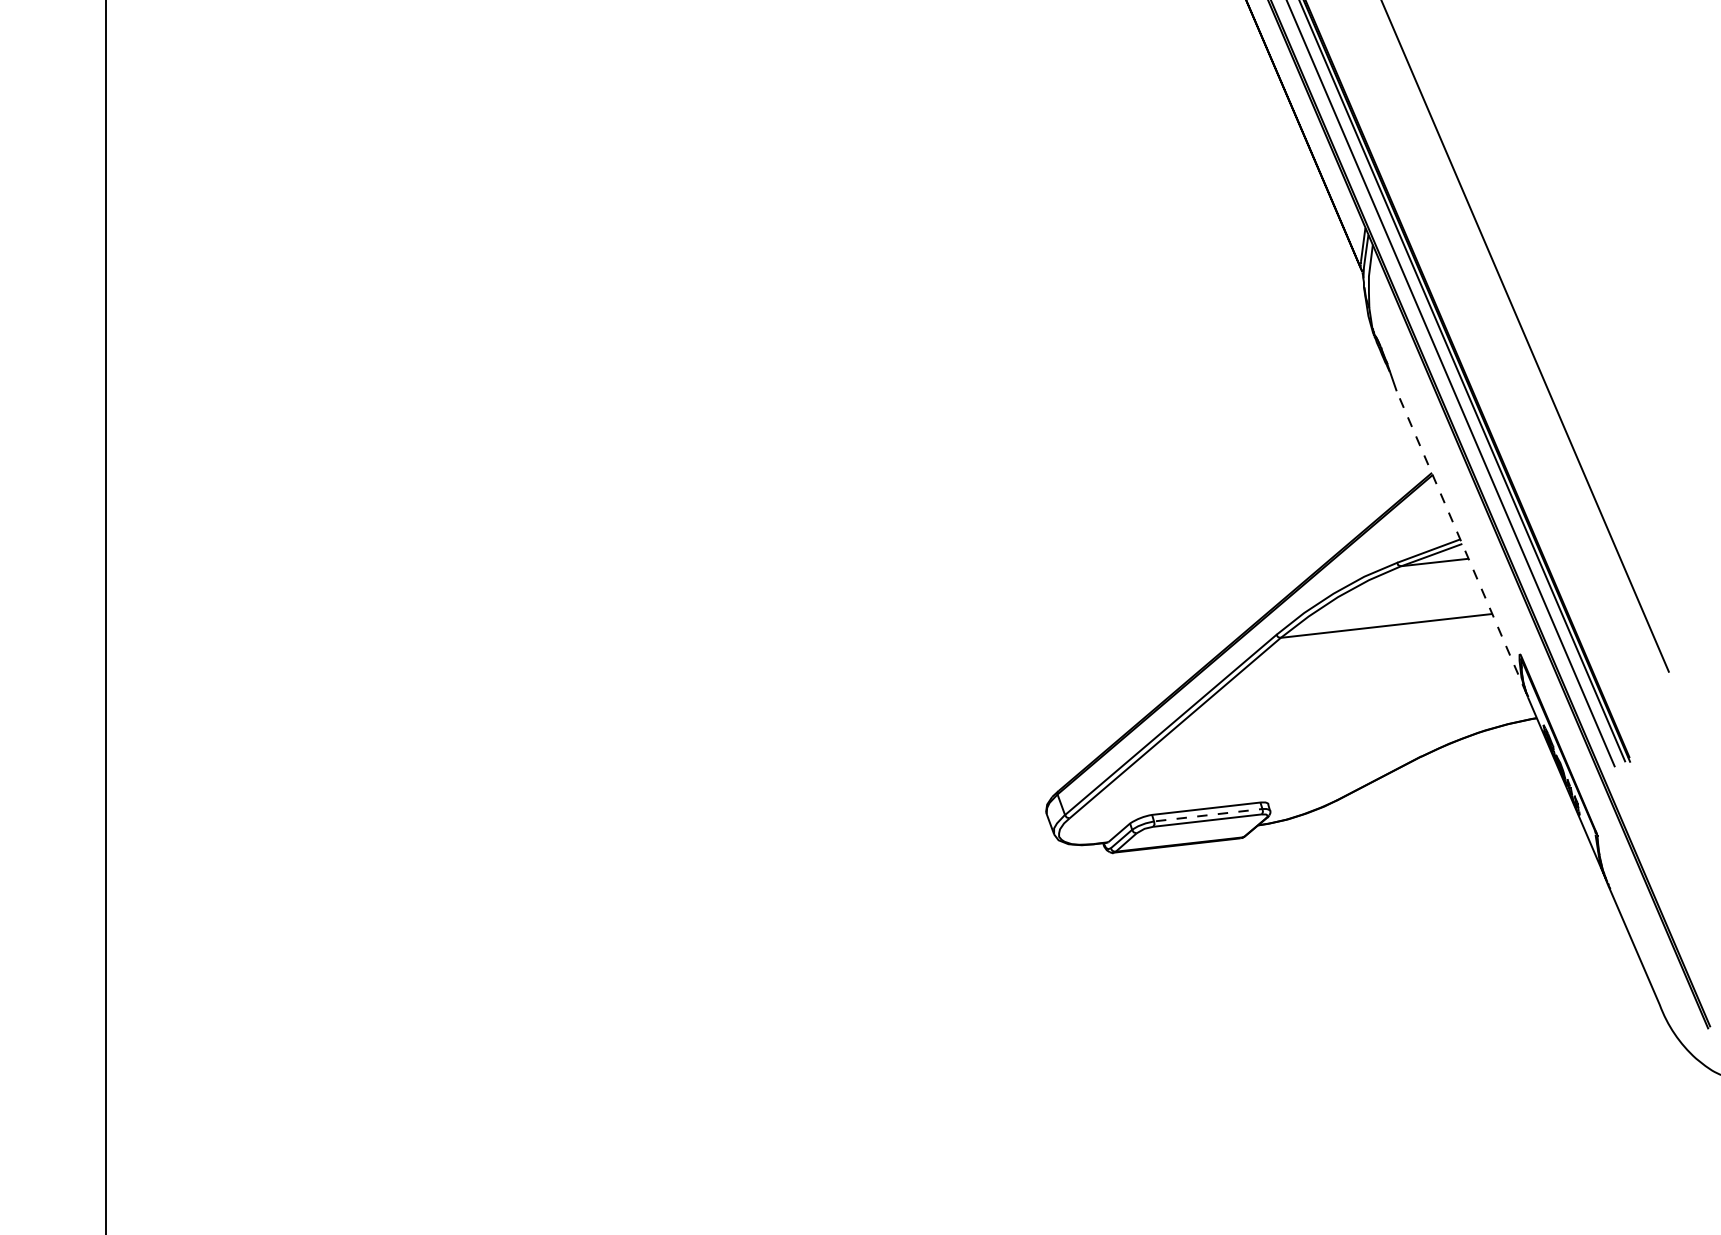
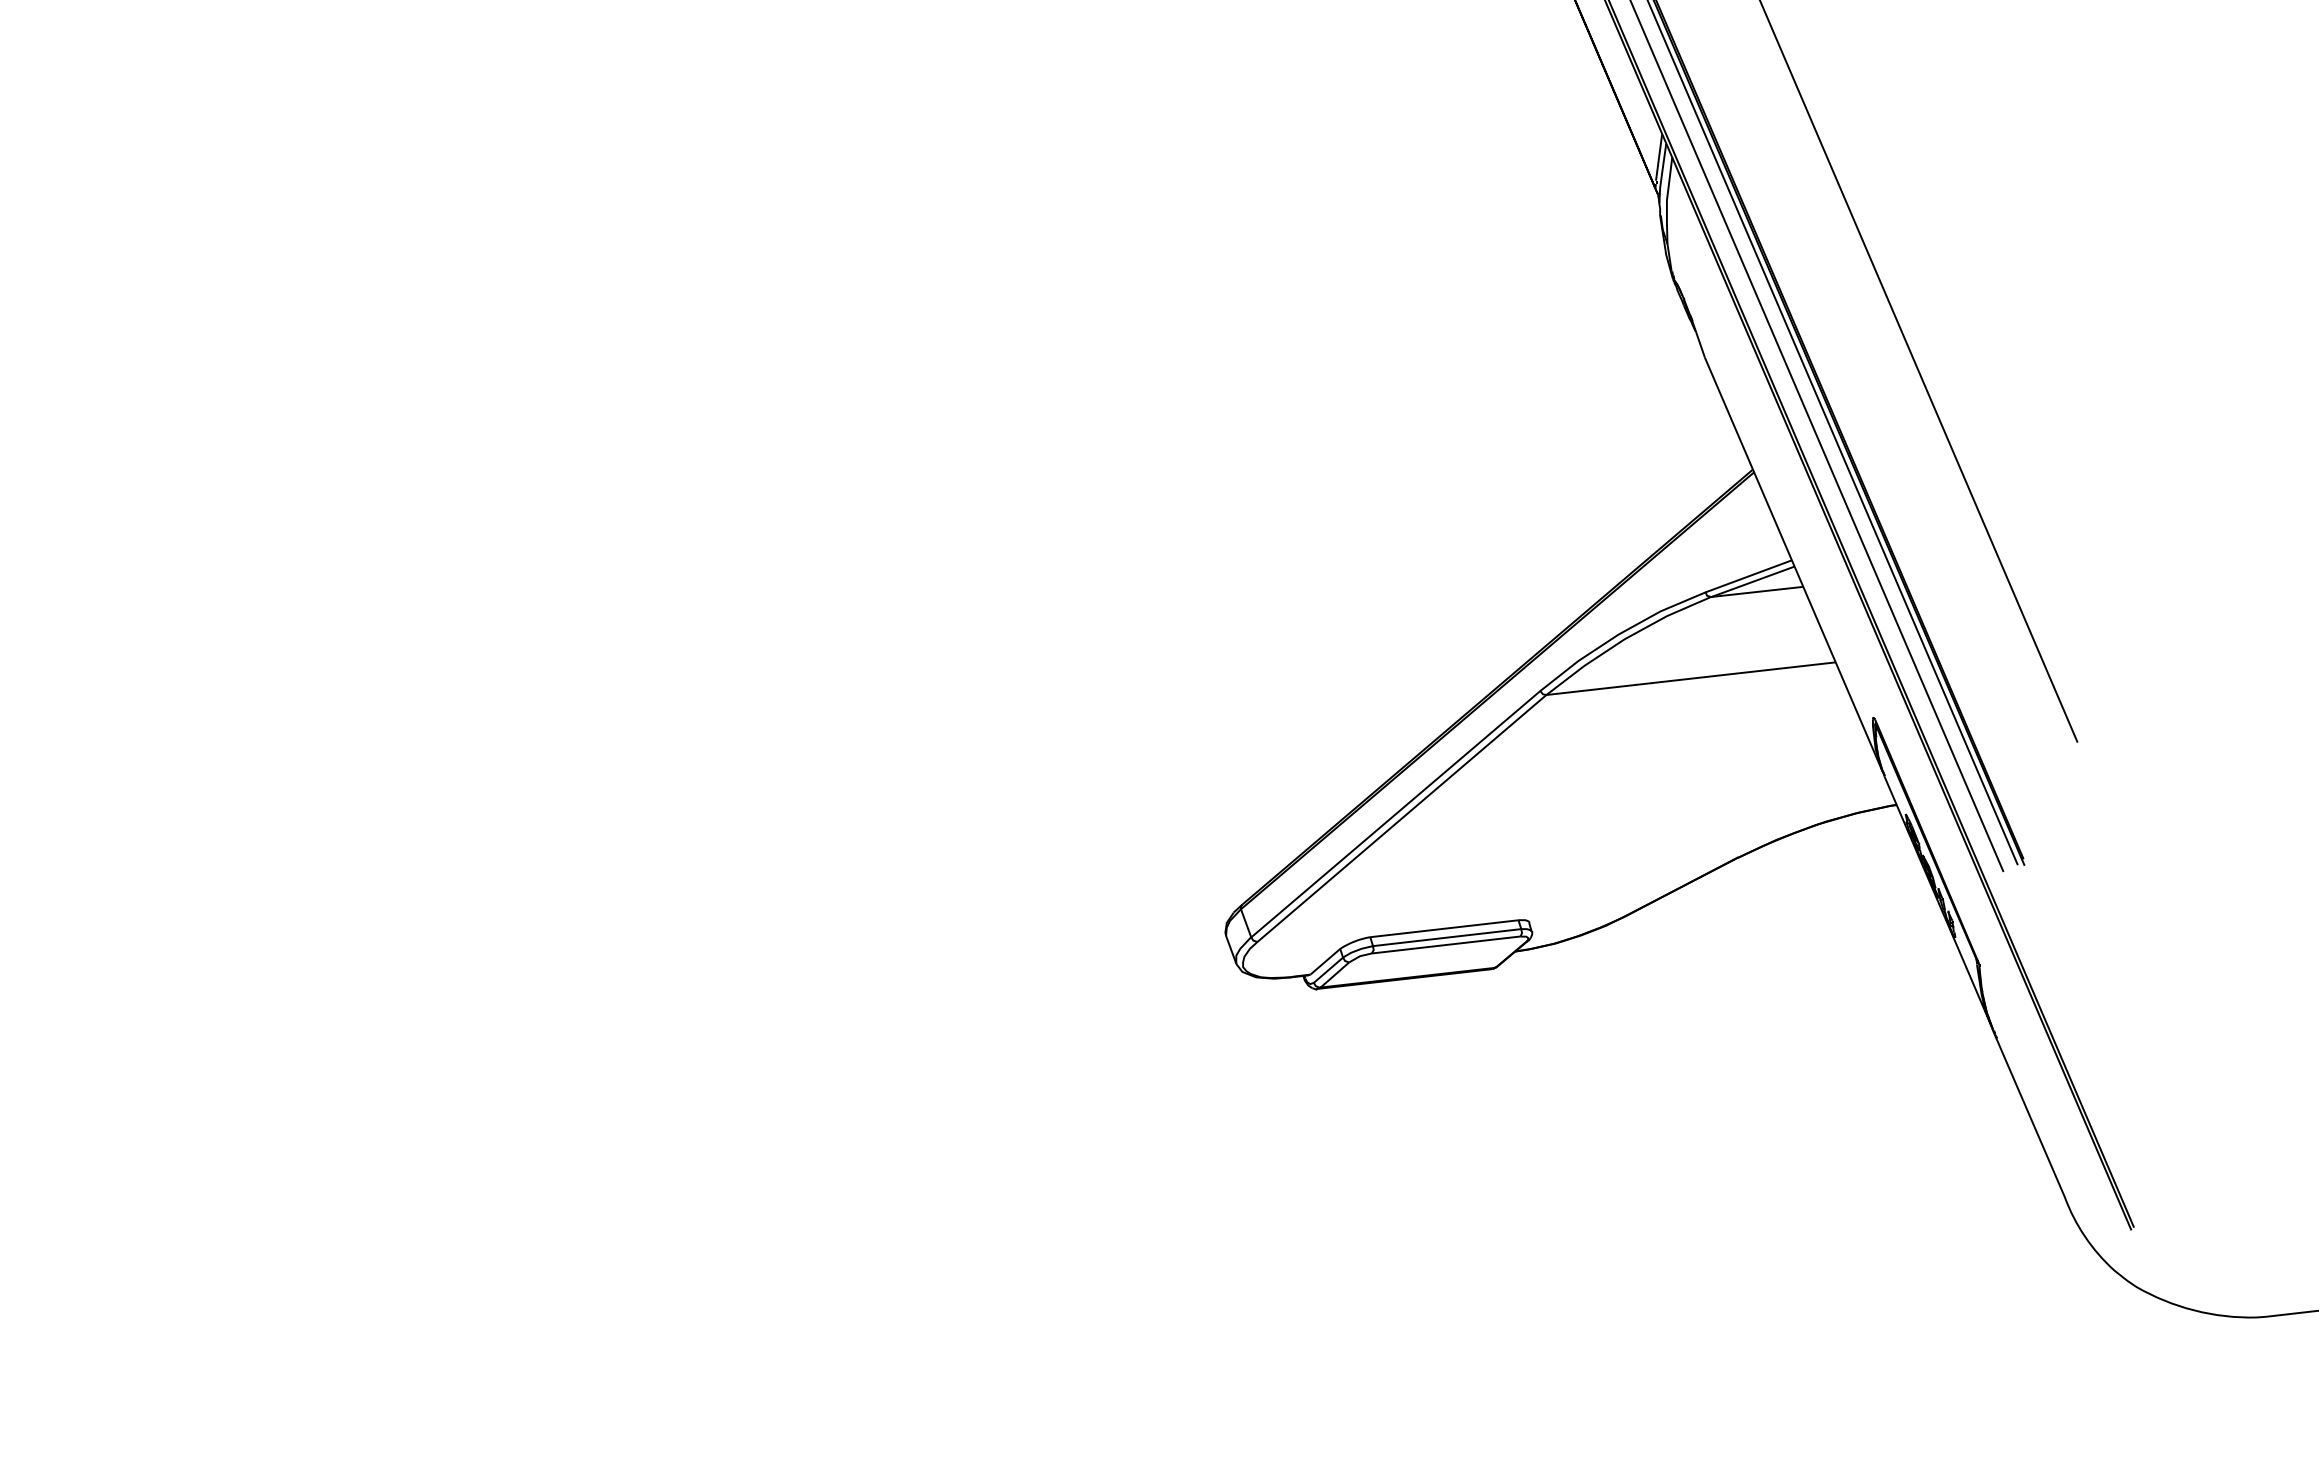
line: (1461, 542) -> (1793, 564), dashed -> solid
line: (1212, 814) -> (1452, 936), dashed -> solid

